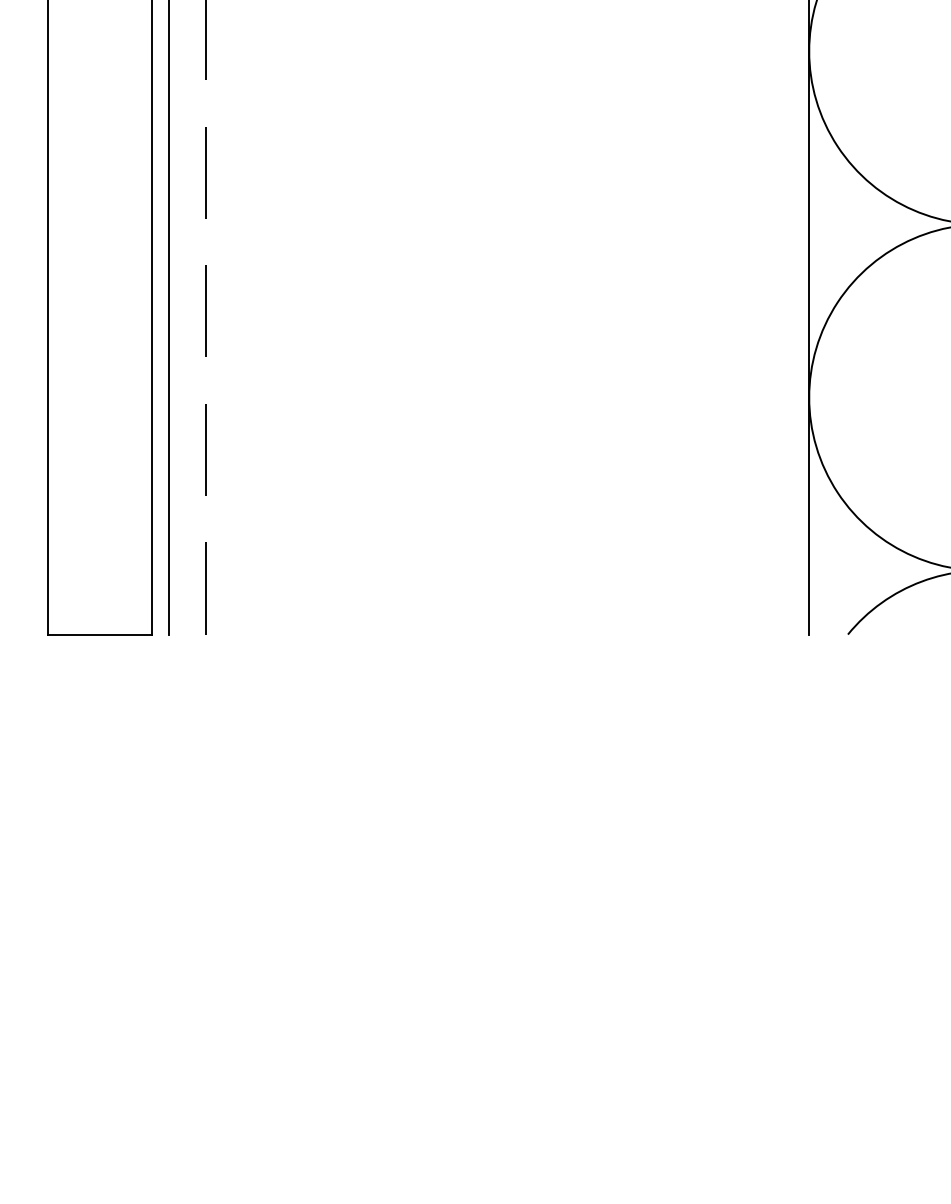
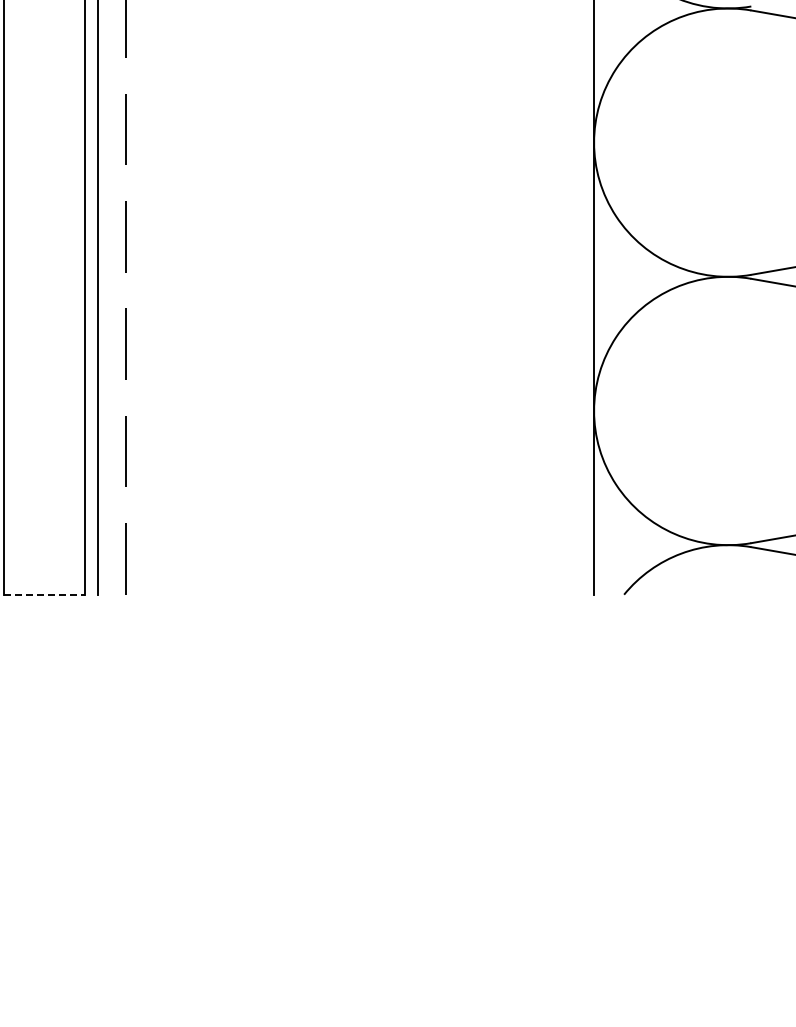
line: (101, 634) -> (45, 594), solid -> dashed

